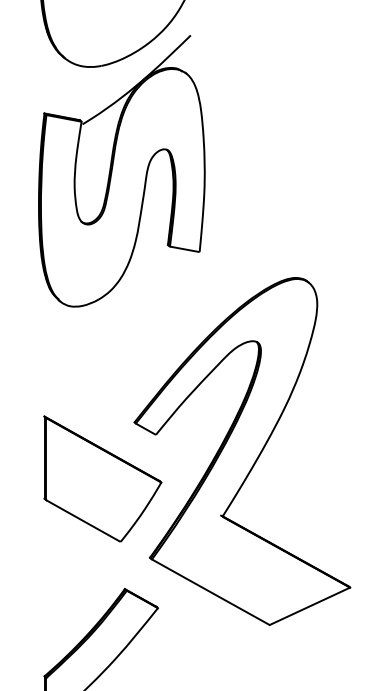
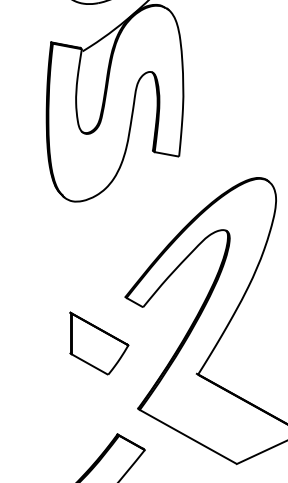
part: (102, 478) -> (99, 343), size x0.6

